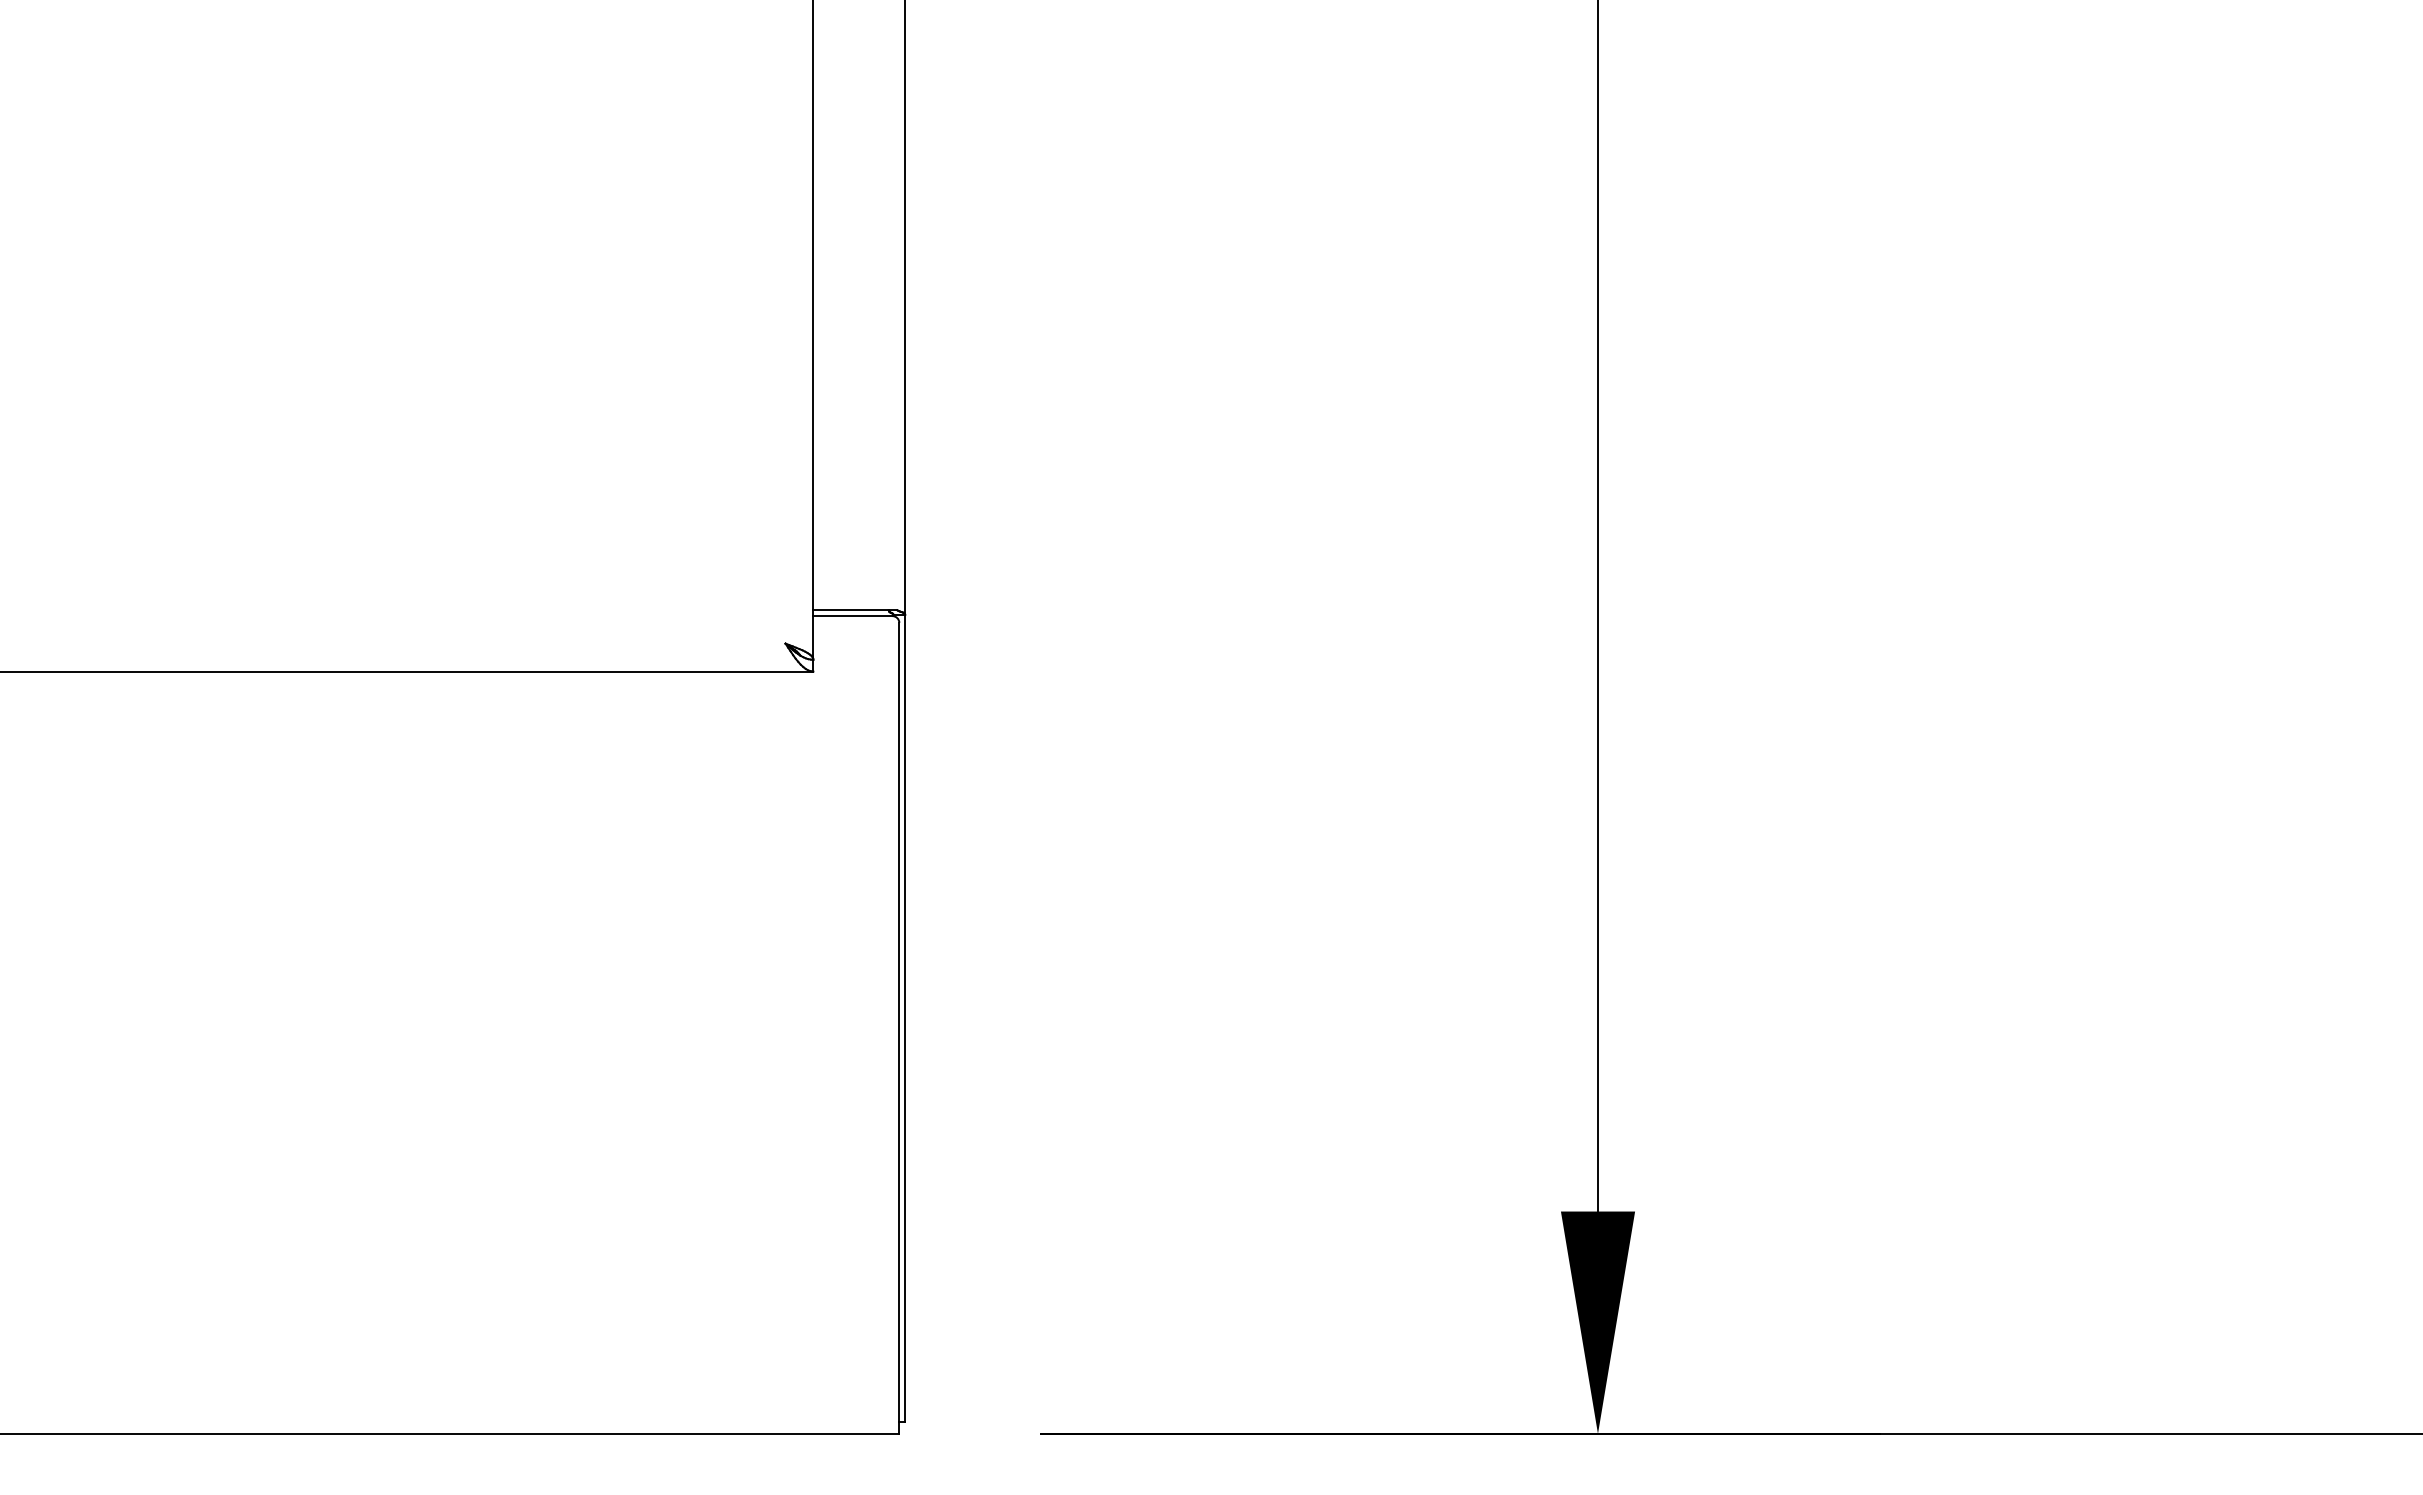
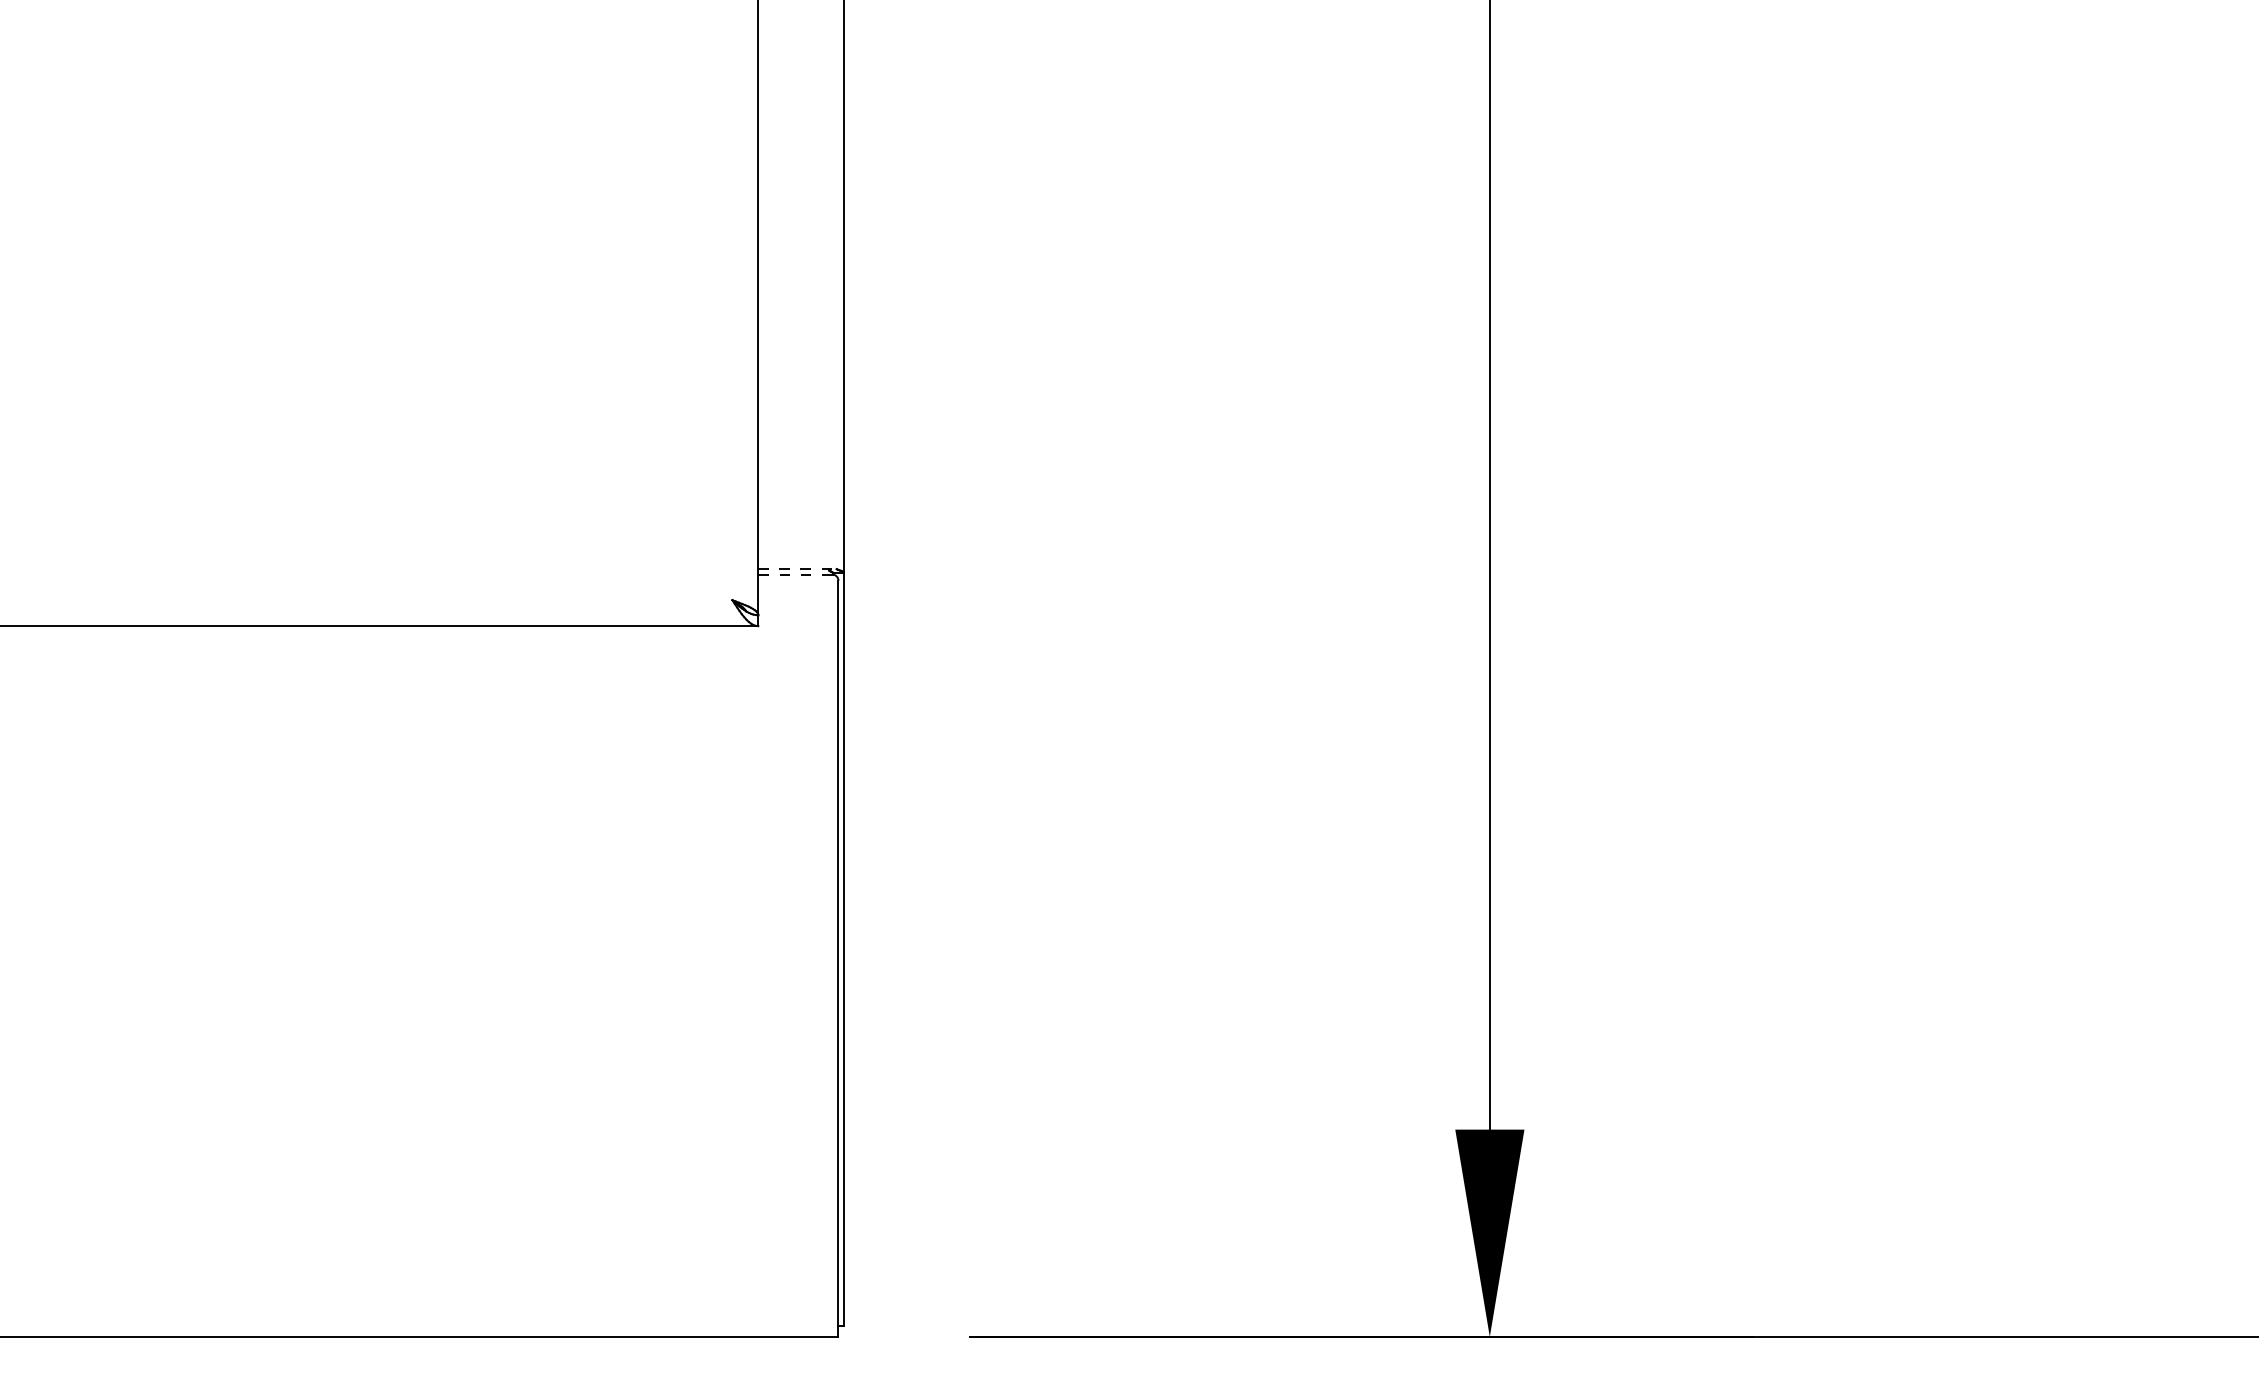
line: (855, 610) -> (797, 569), solid -> dashed
line: (852, 616) -> (794, 574), solid -> dashed

